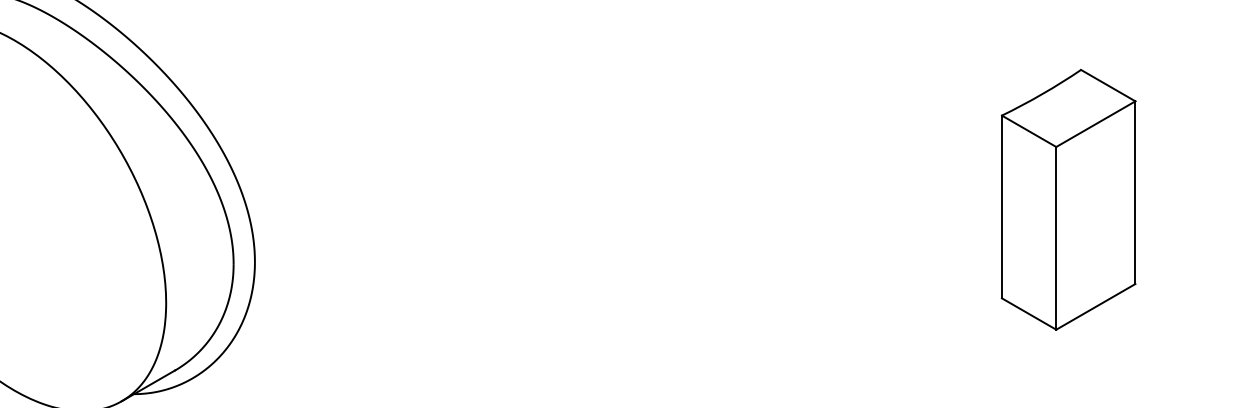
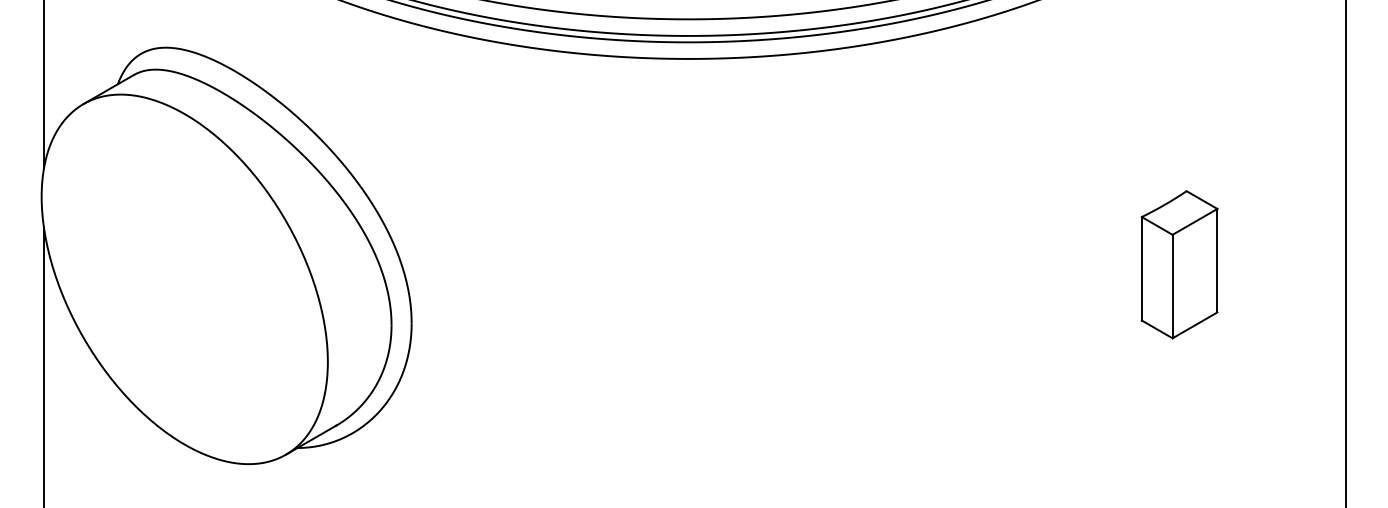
part: (1068, 199) -> (1179, 264), size x0.6

